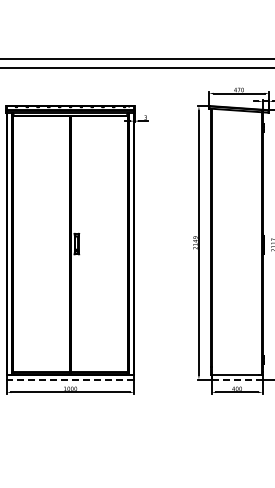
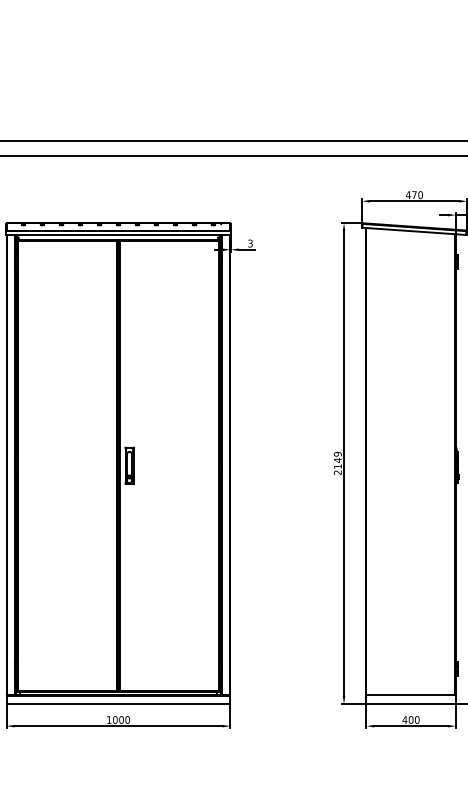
line: (70, 379) -> (118, 703), dashed -> solid
line: (237, 379) -> (411, 703), dashed -> solid

